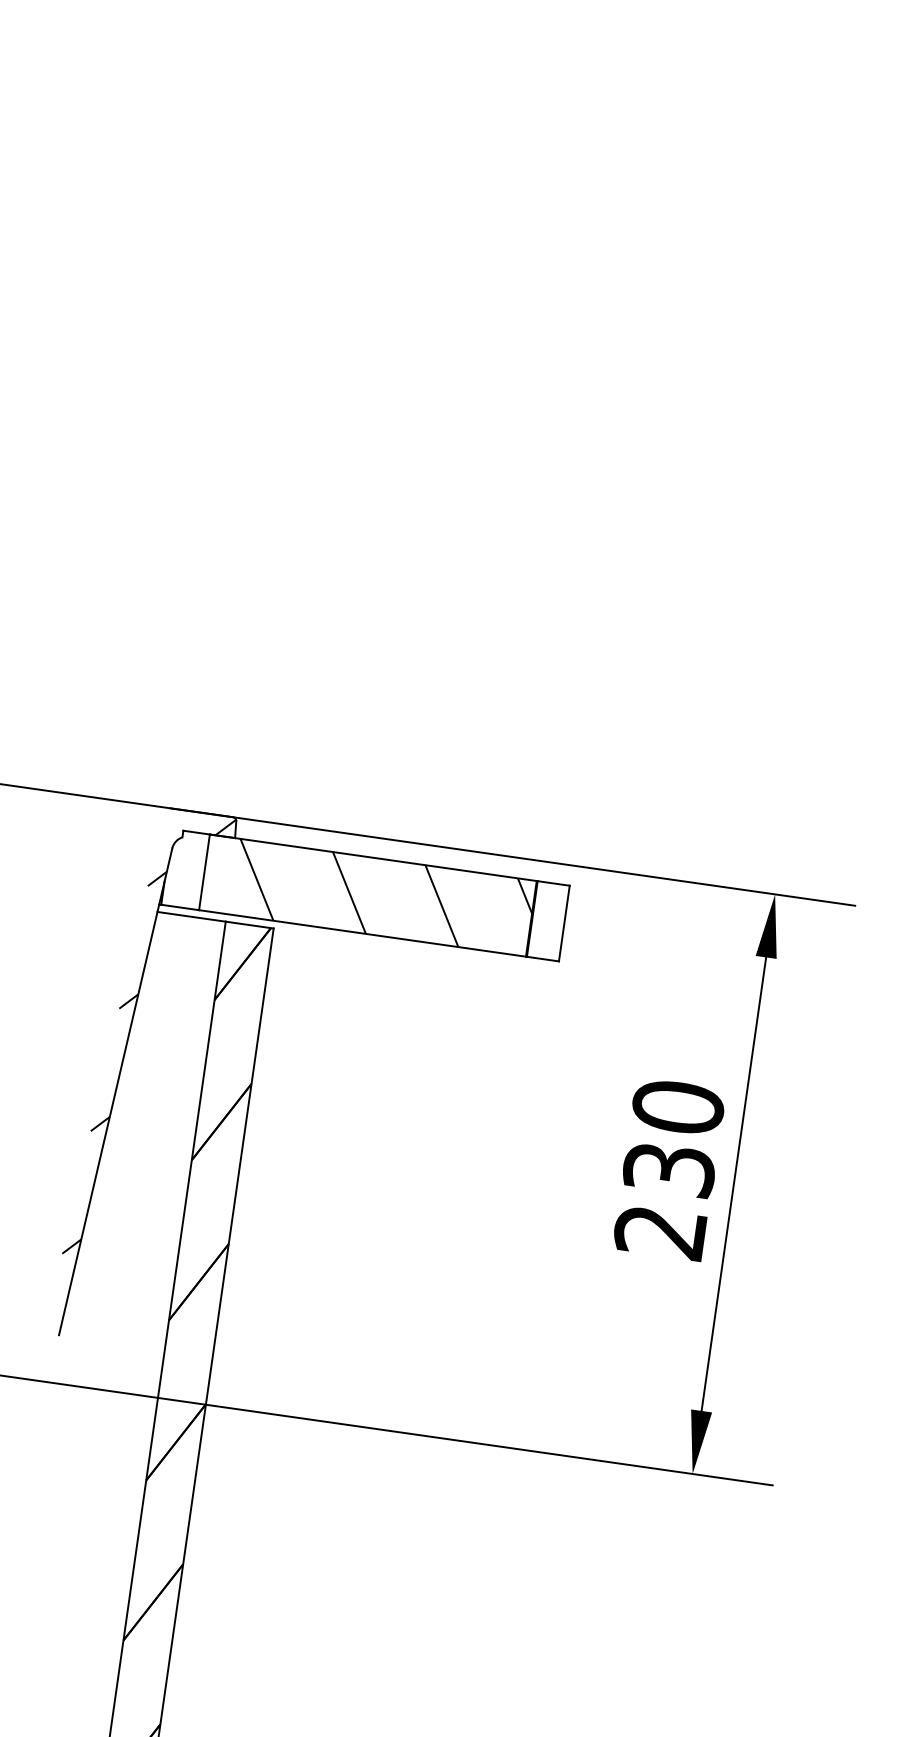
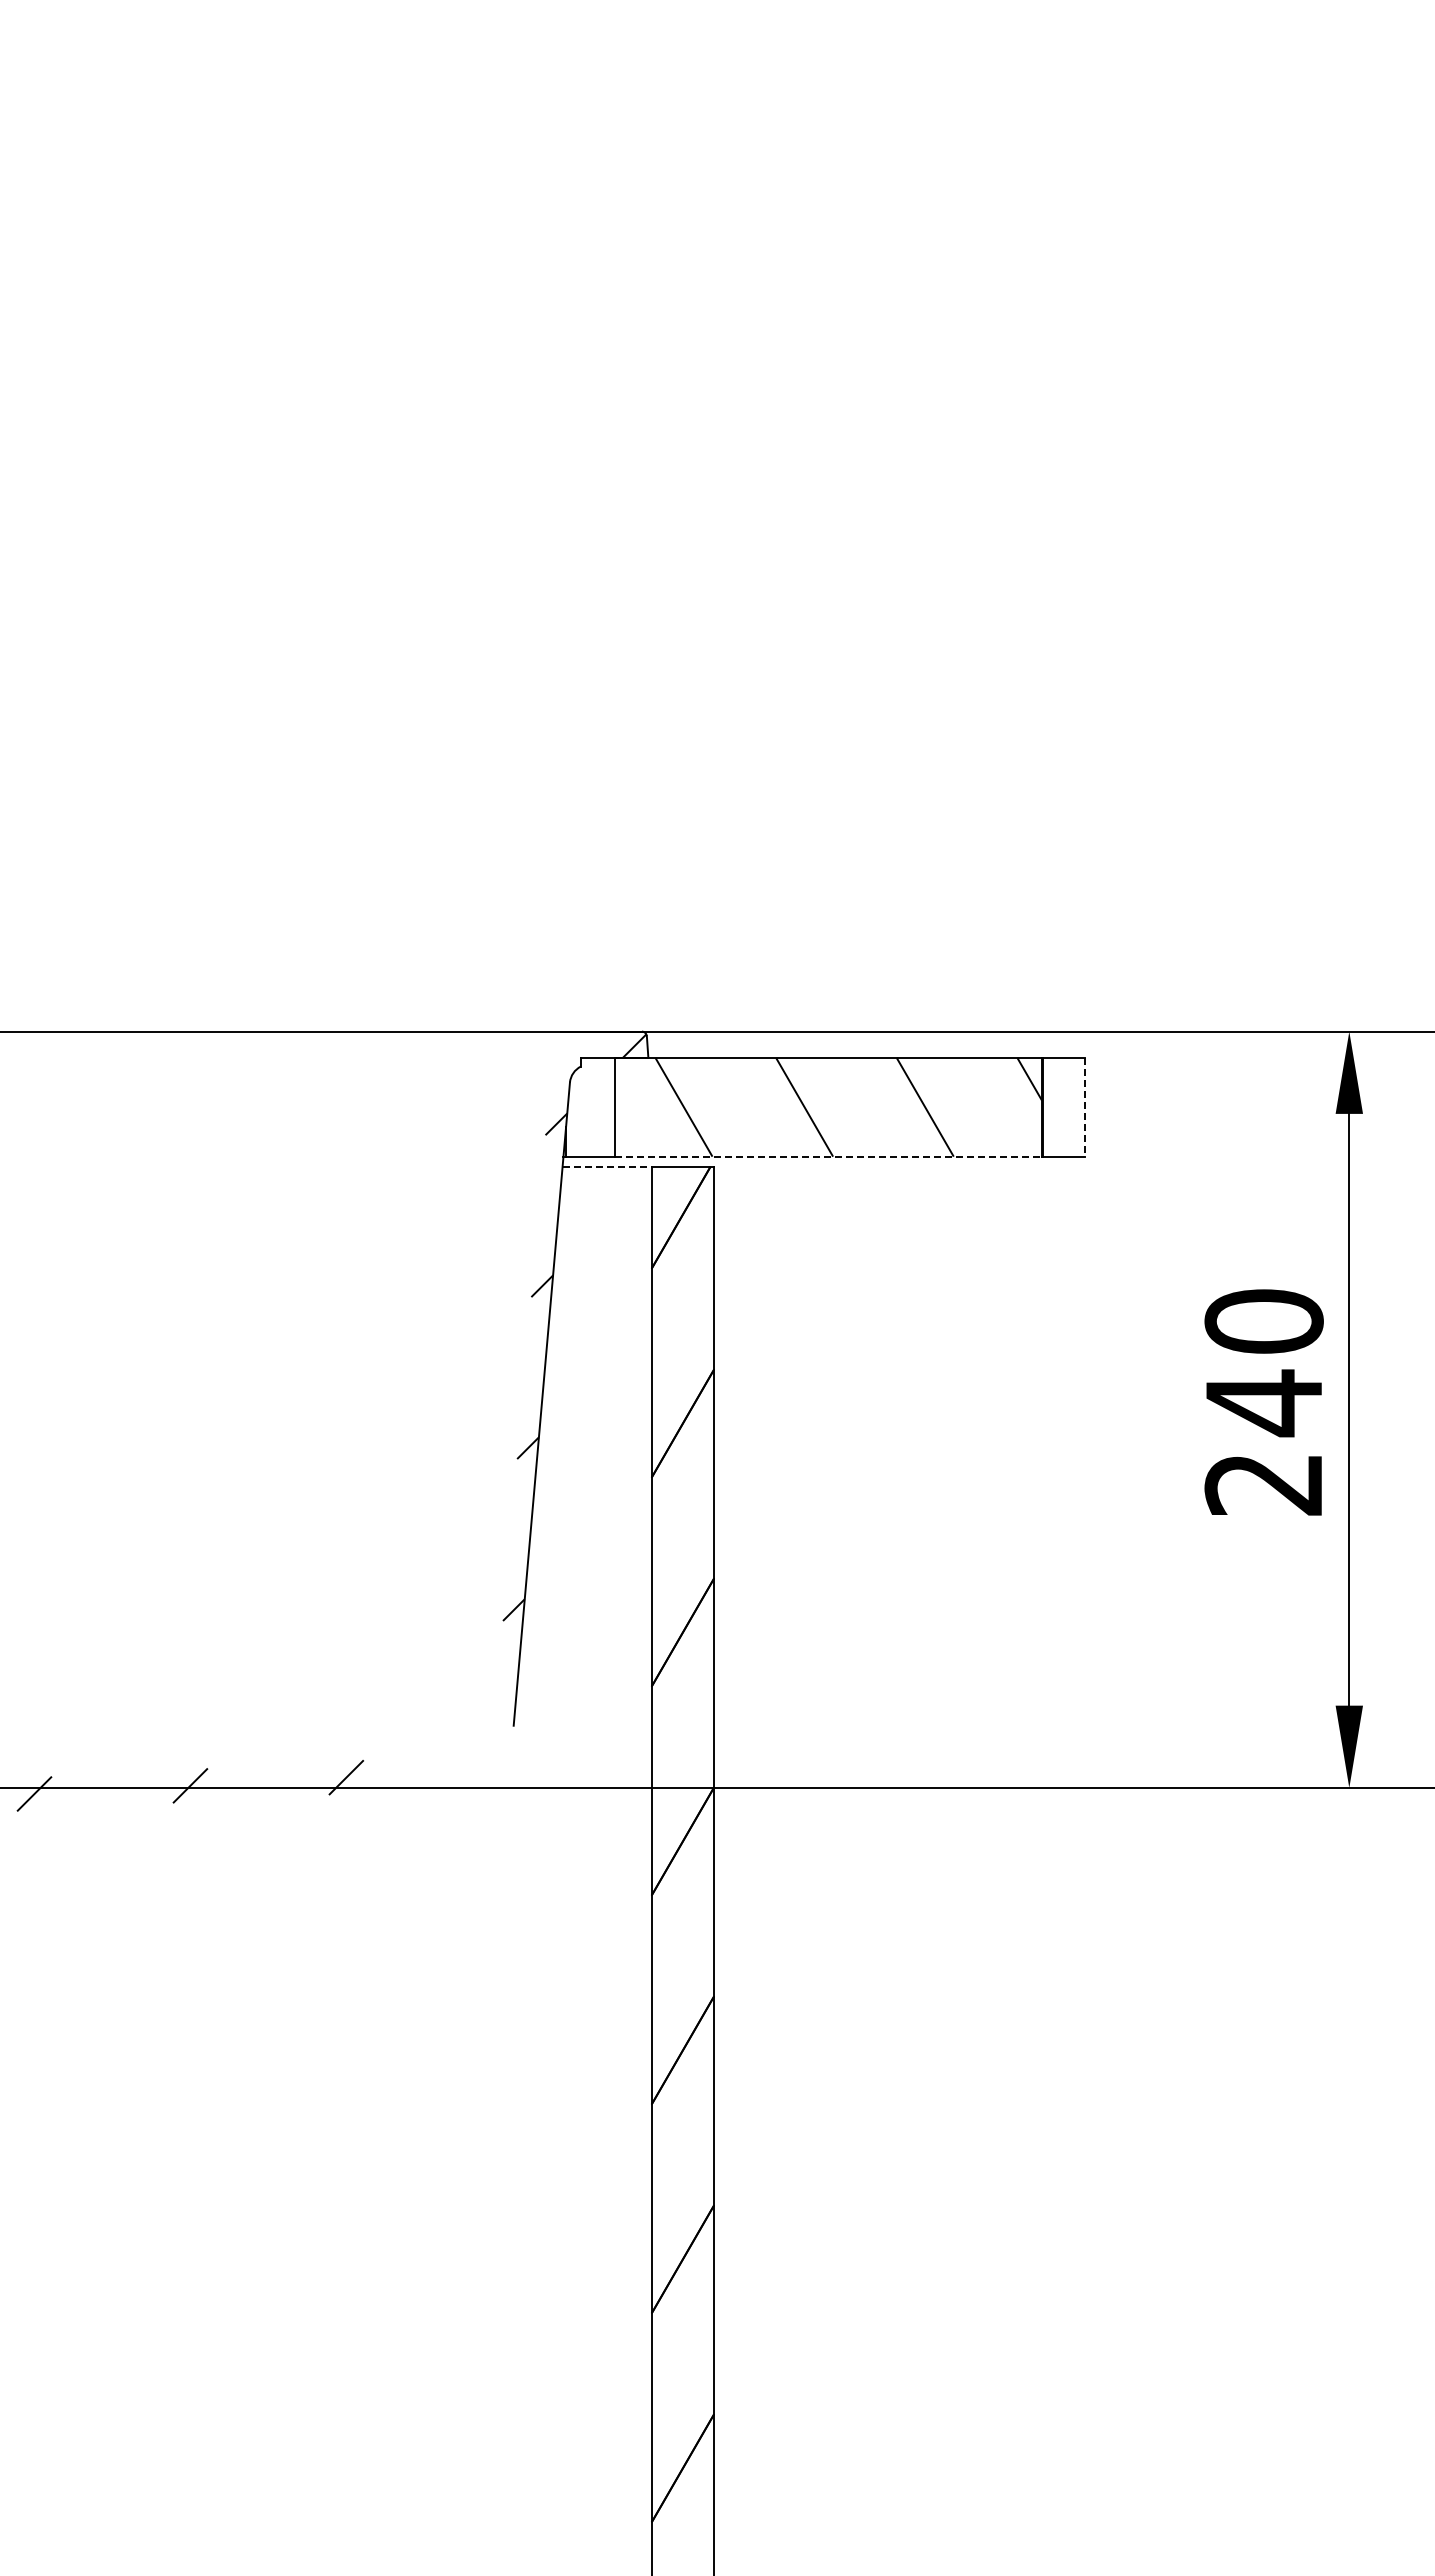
line: (191, 916) -> (607, 1166), solid -> dashed
line: (564, 923) -> (1085, 1107), solid -> dashed
line: (363, 933) -> (829, 1156), solid -> dashed
text: (668, 1170) -> (1263, 1403), 230 -> 240

